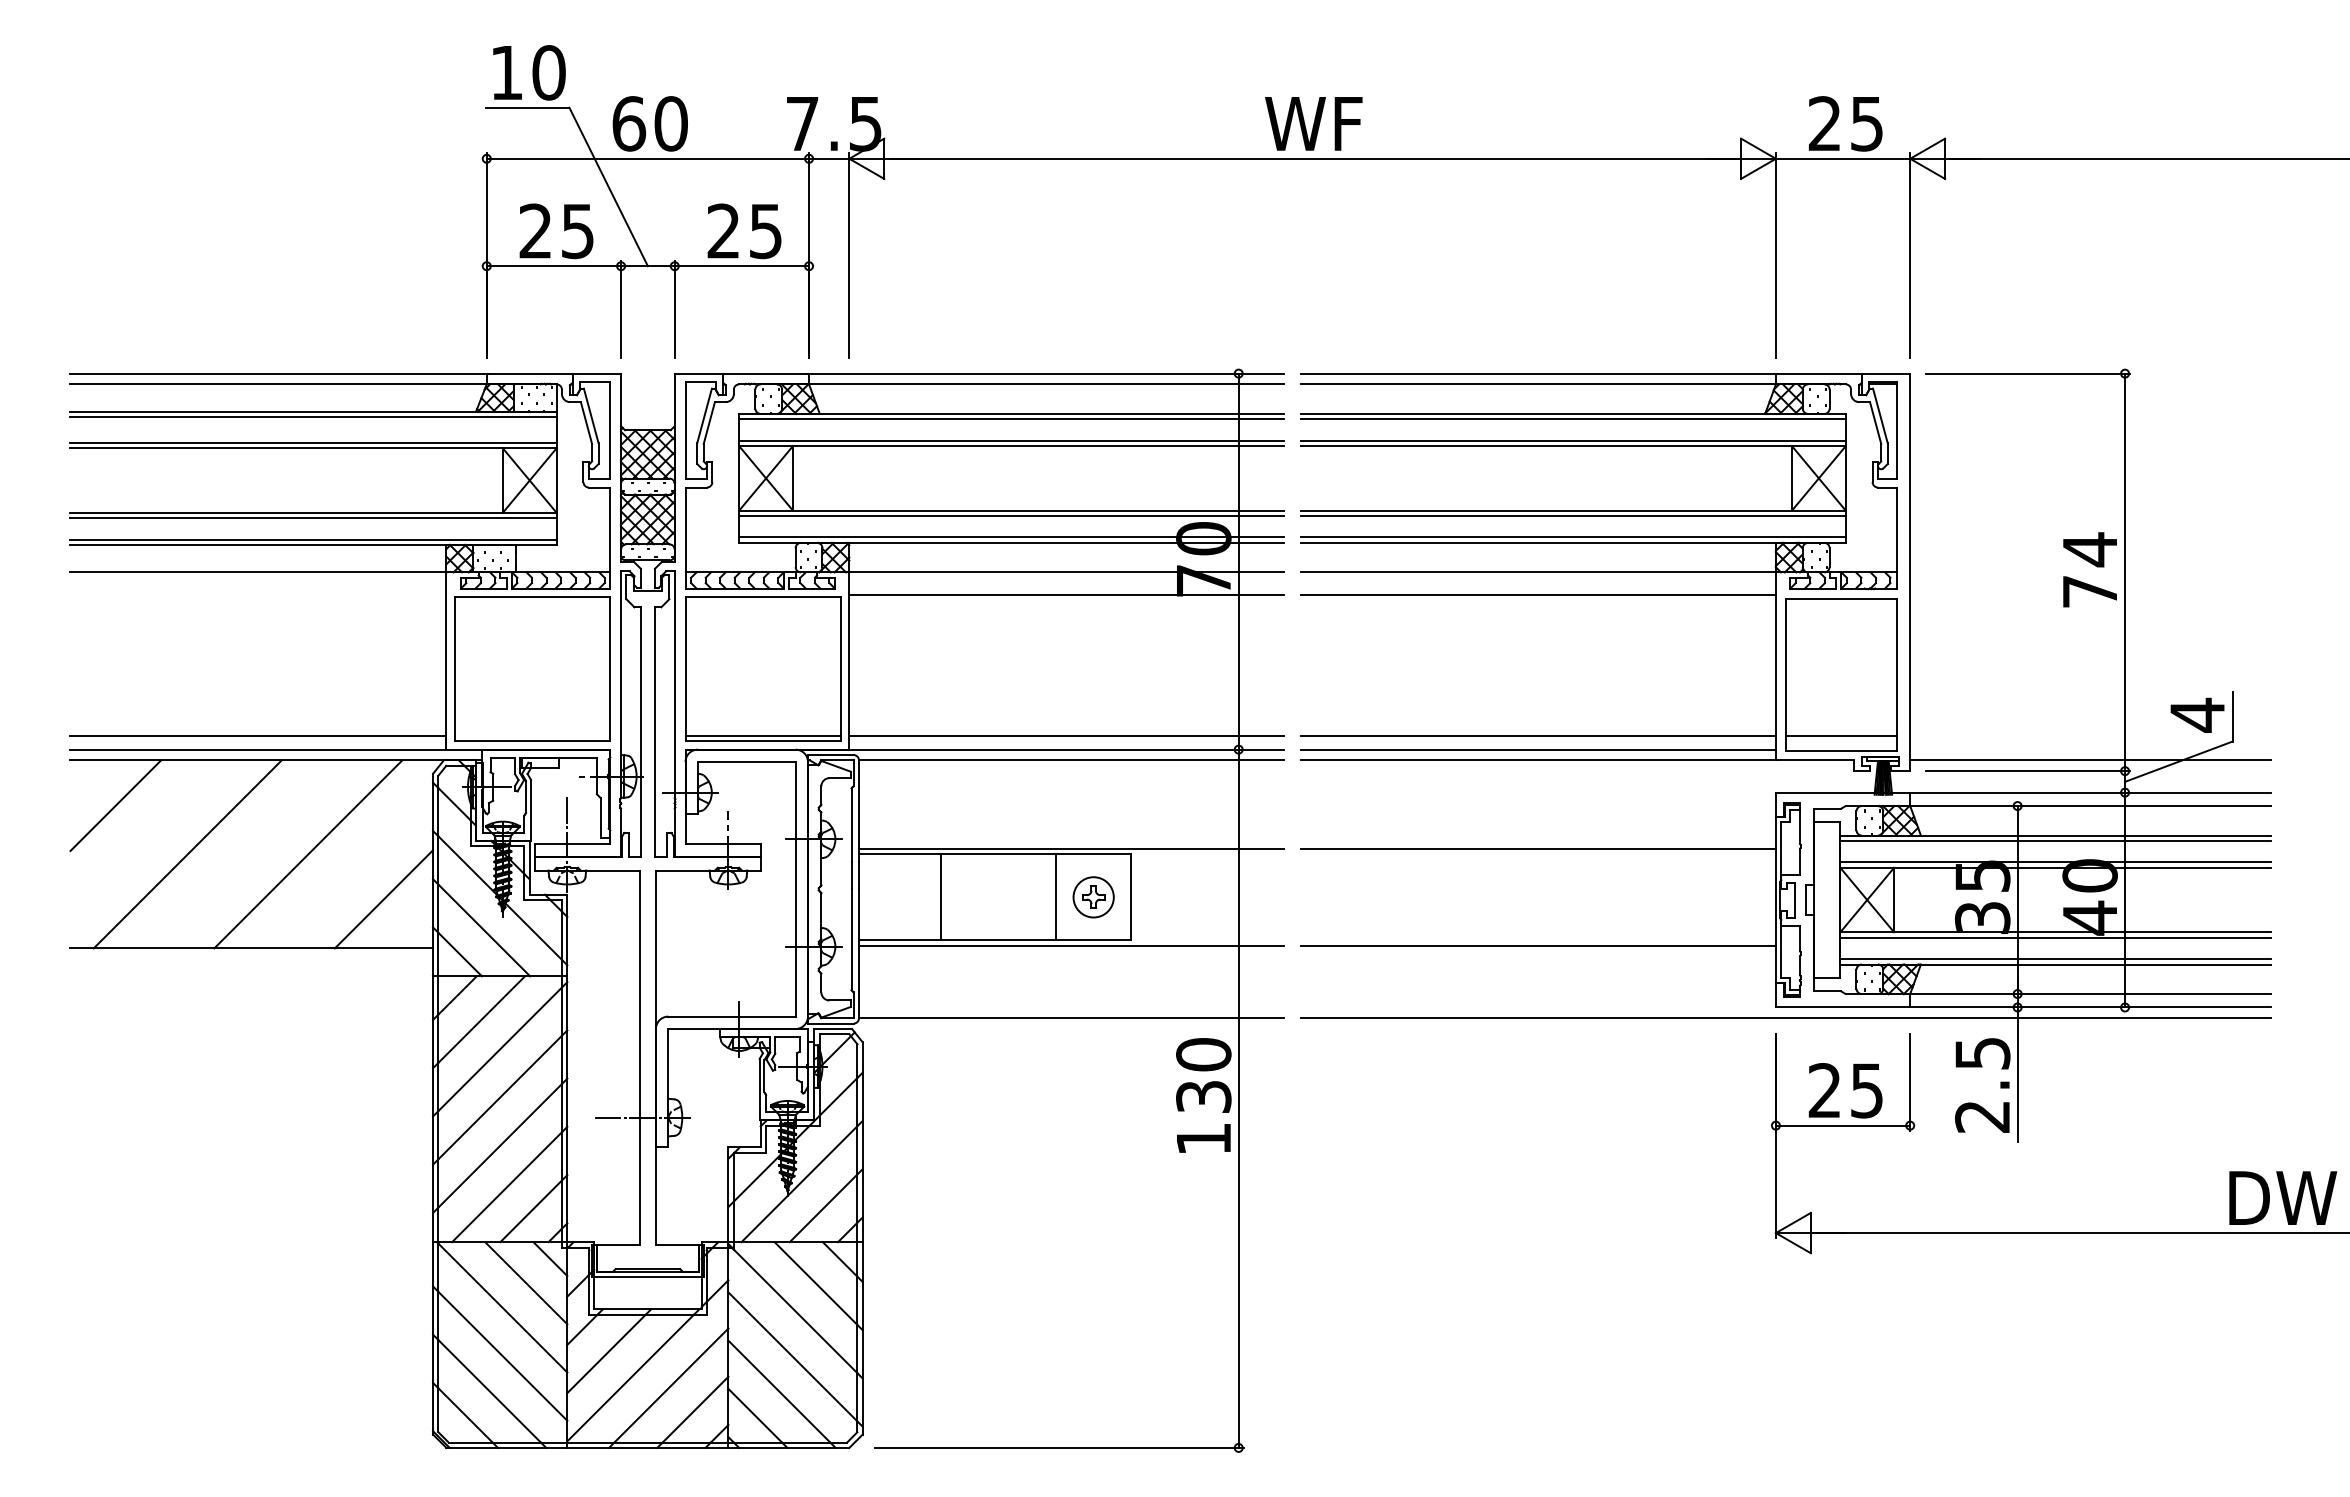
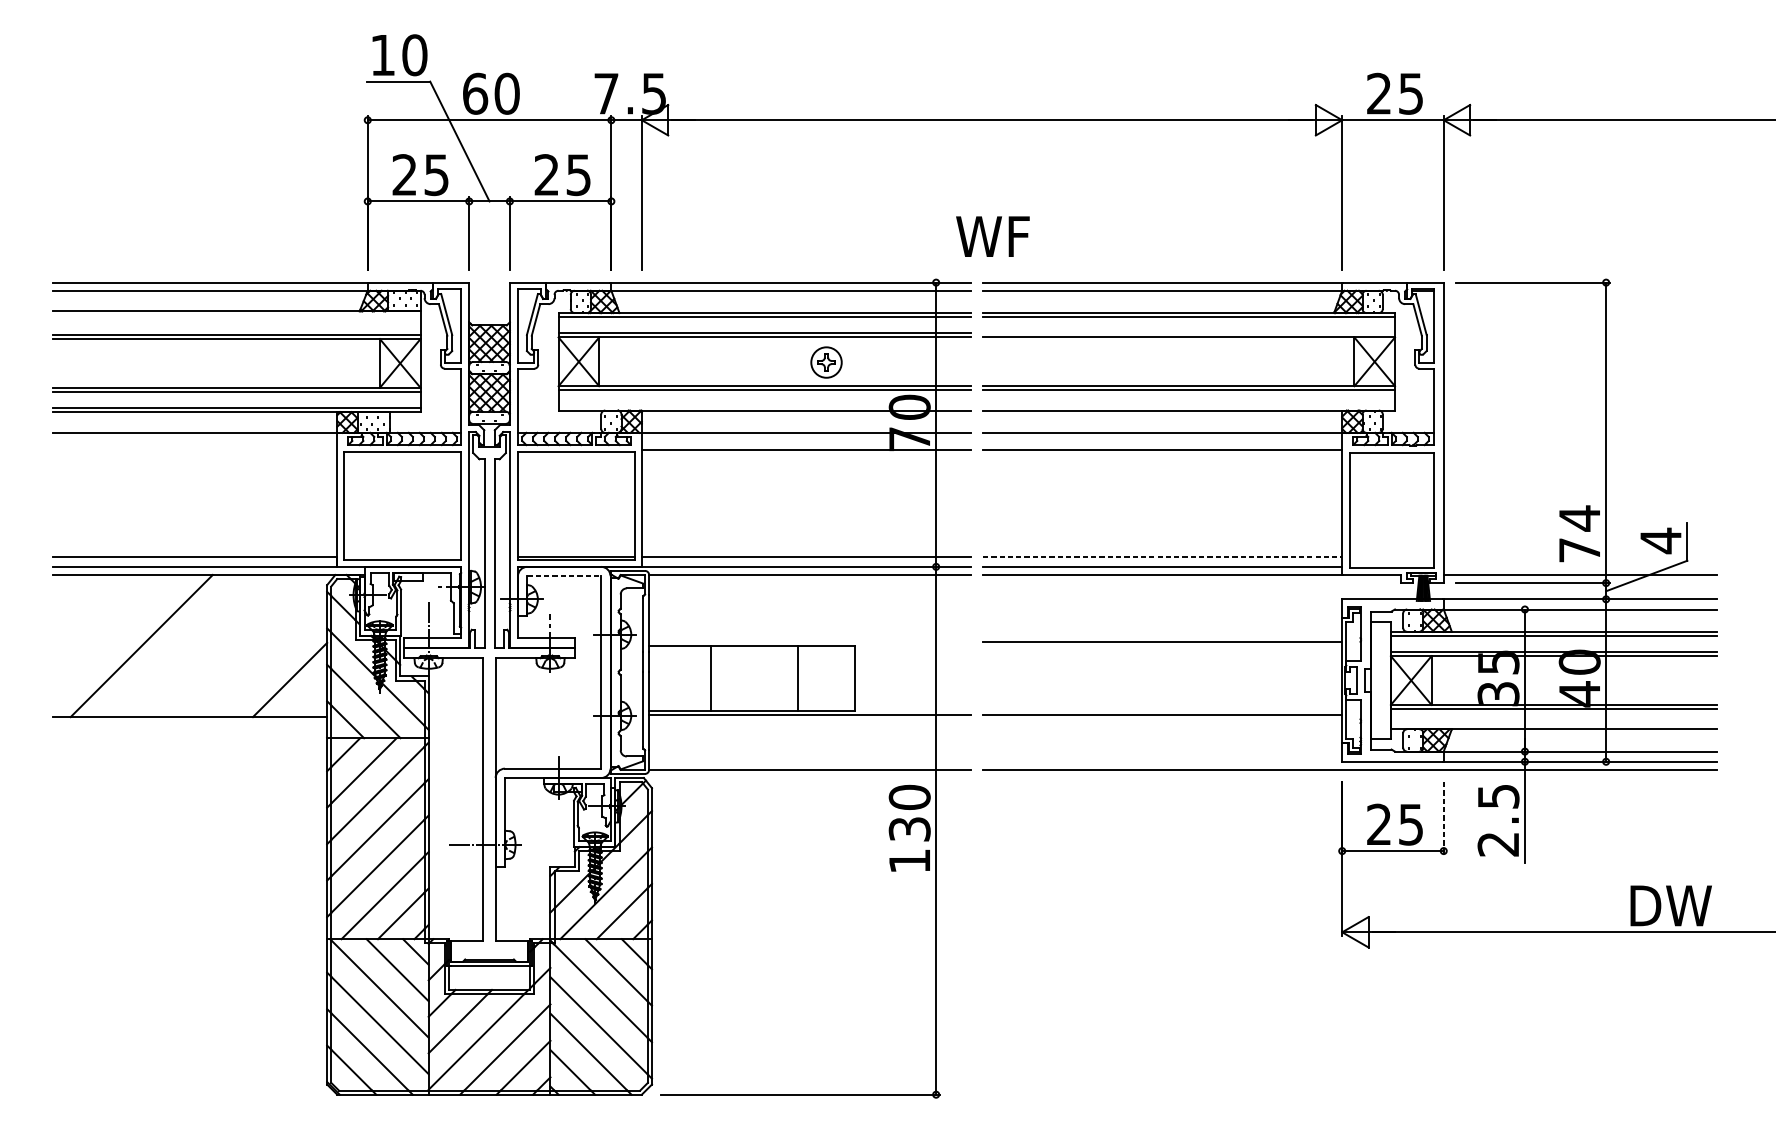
text: (1313, 123) -> (992, 236), moved
line: (313, 417) -> (236, 315), removed
line: (1572, 440) -> (1188, 333), removed
line: (1011, 537) -> (764, 406), removed
line: (1572, 537) -> (1188, 406), removed
text: (2089, 569) -> (1579, 533), moved
line: (1538, 736) -> (1162, 556), solid -> dashed
line: (1841, 736) -> (1391, 556), removed
line: (746, 762) -> (564, 576), solid -> dashed
line: (115, 805) -> (87, 609), removed
line: (1071, 849) -> (809, 642), removed
line: (308, 854) -> (233, 646), removed
part: (1093, 897) -> (826, 362), moved
line: (2055, 959) -> (1553, 725), removed
line: (1910, 1083) -> (1443, 819), solid -> dashed
text: (2283, 1197) -> (1671, 905), moved

